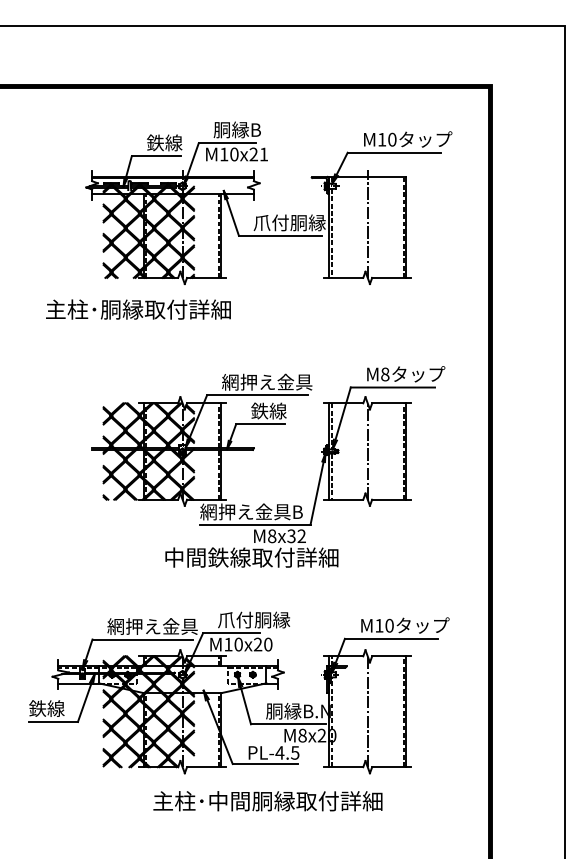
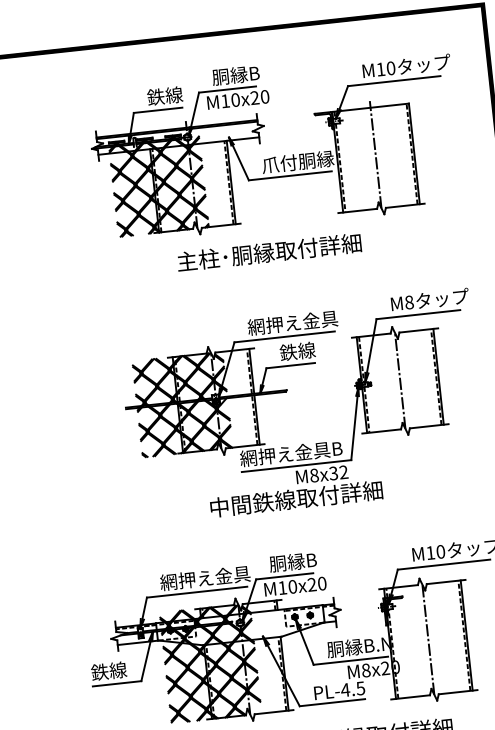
text: (264, 154) -> (265, 96), M10x21 -> M10x20
text: (138, 309) -> (269, 252), moved
text: (254, 619) -> (305, 560), 爪付胴縁 -> 胴縁B

